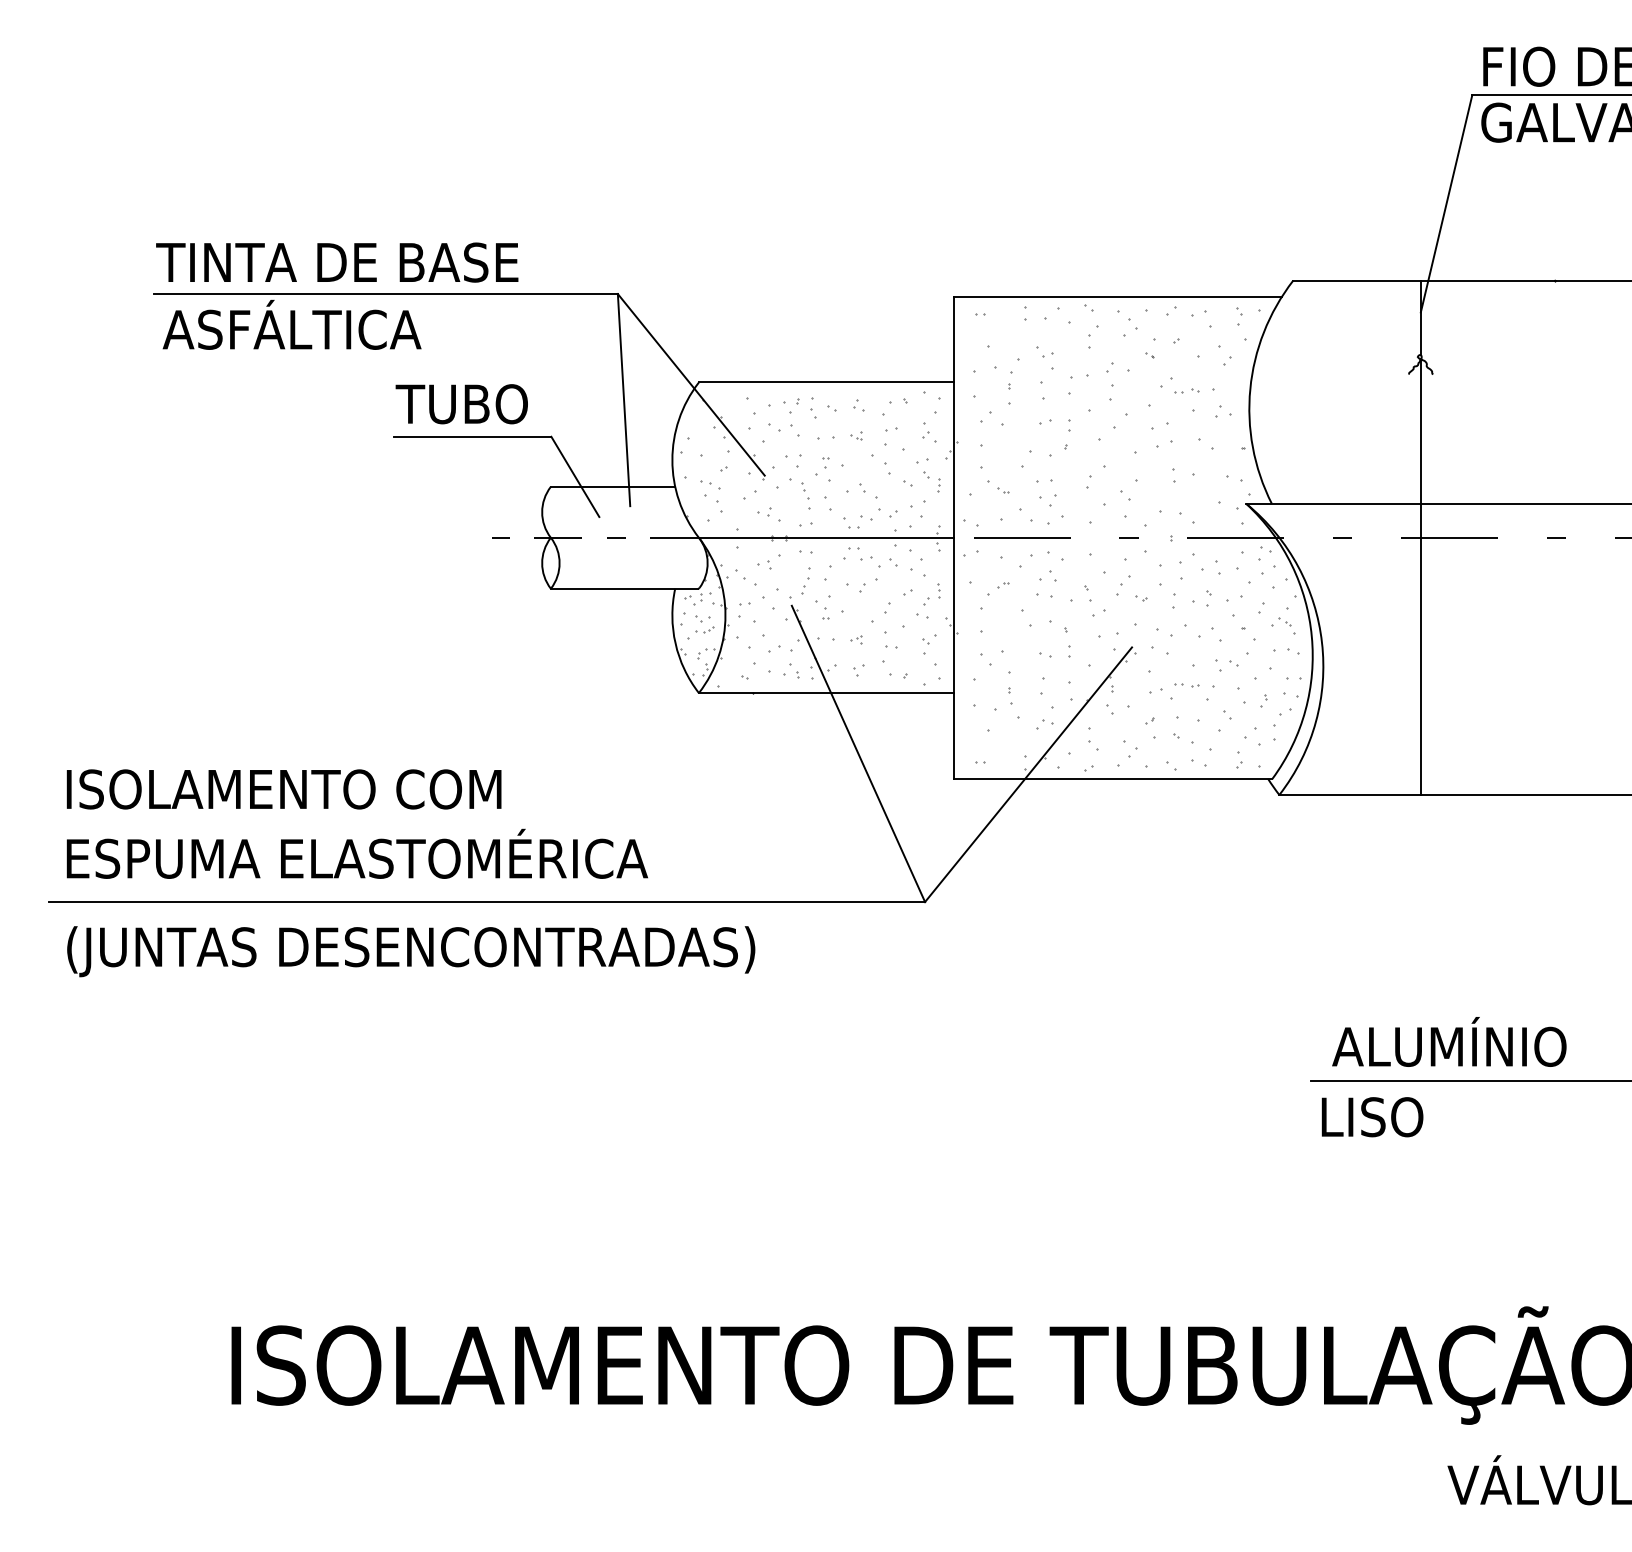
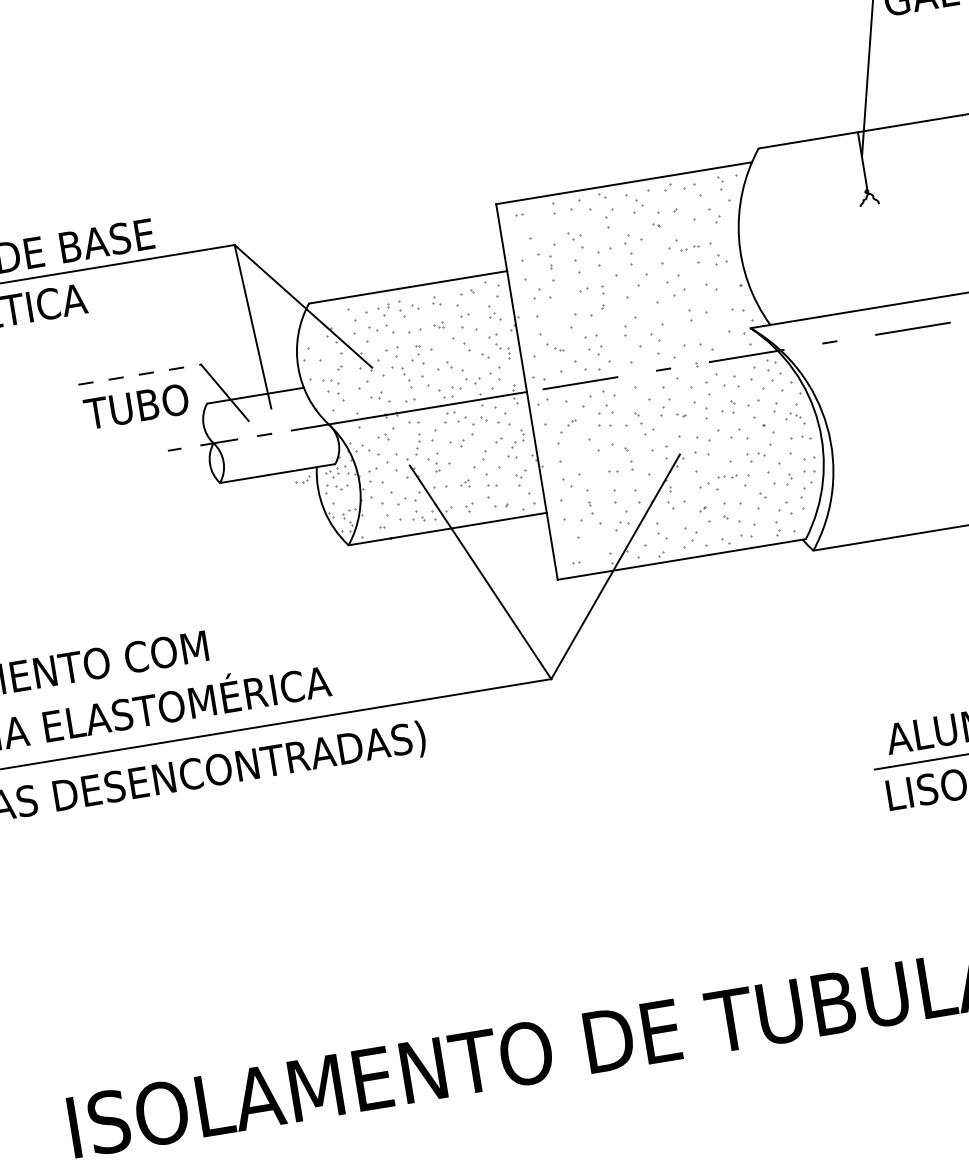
text: (461, 404) -> (136, 407), moved
line: (472, 436) -> (139, 374), solid -> dashed
line: (1420, 577) -> (895, 363), removed
part: (704, 629) -> (303, 479), moved

